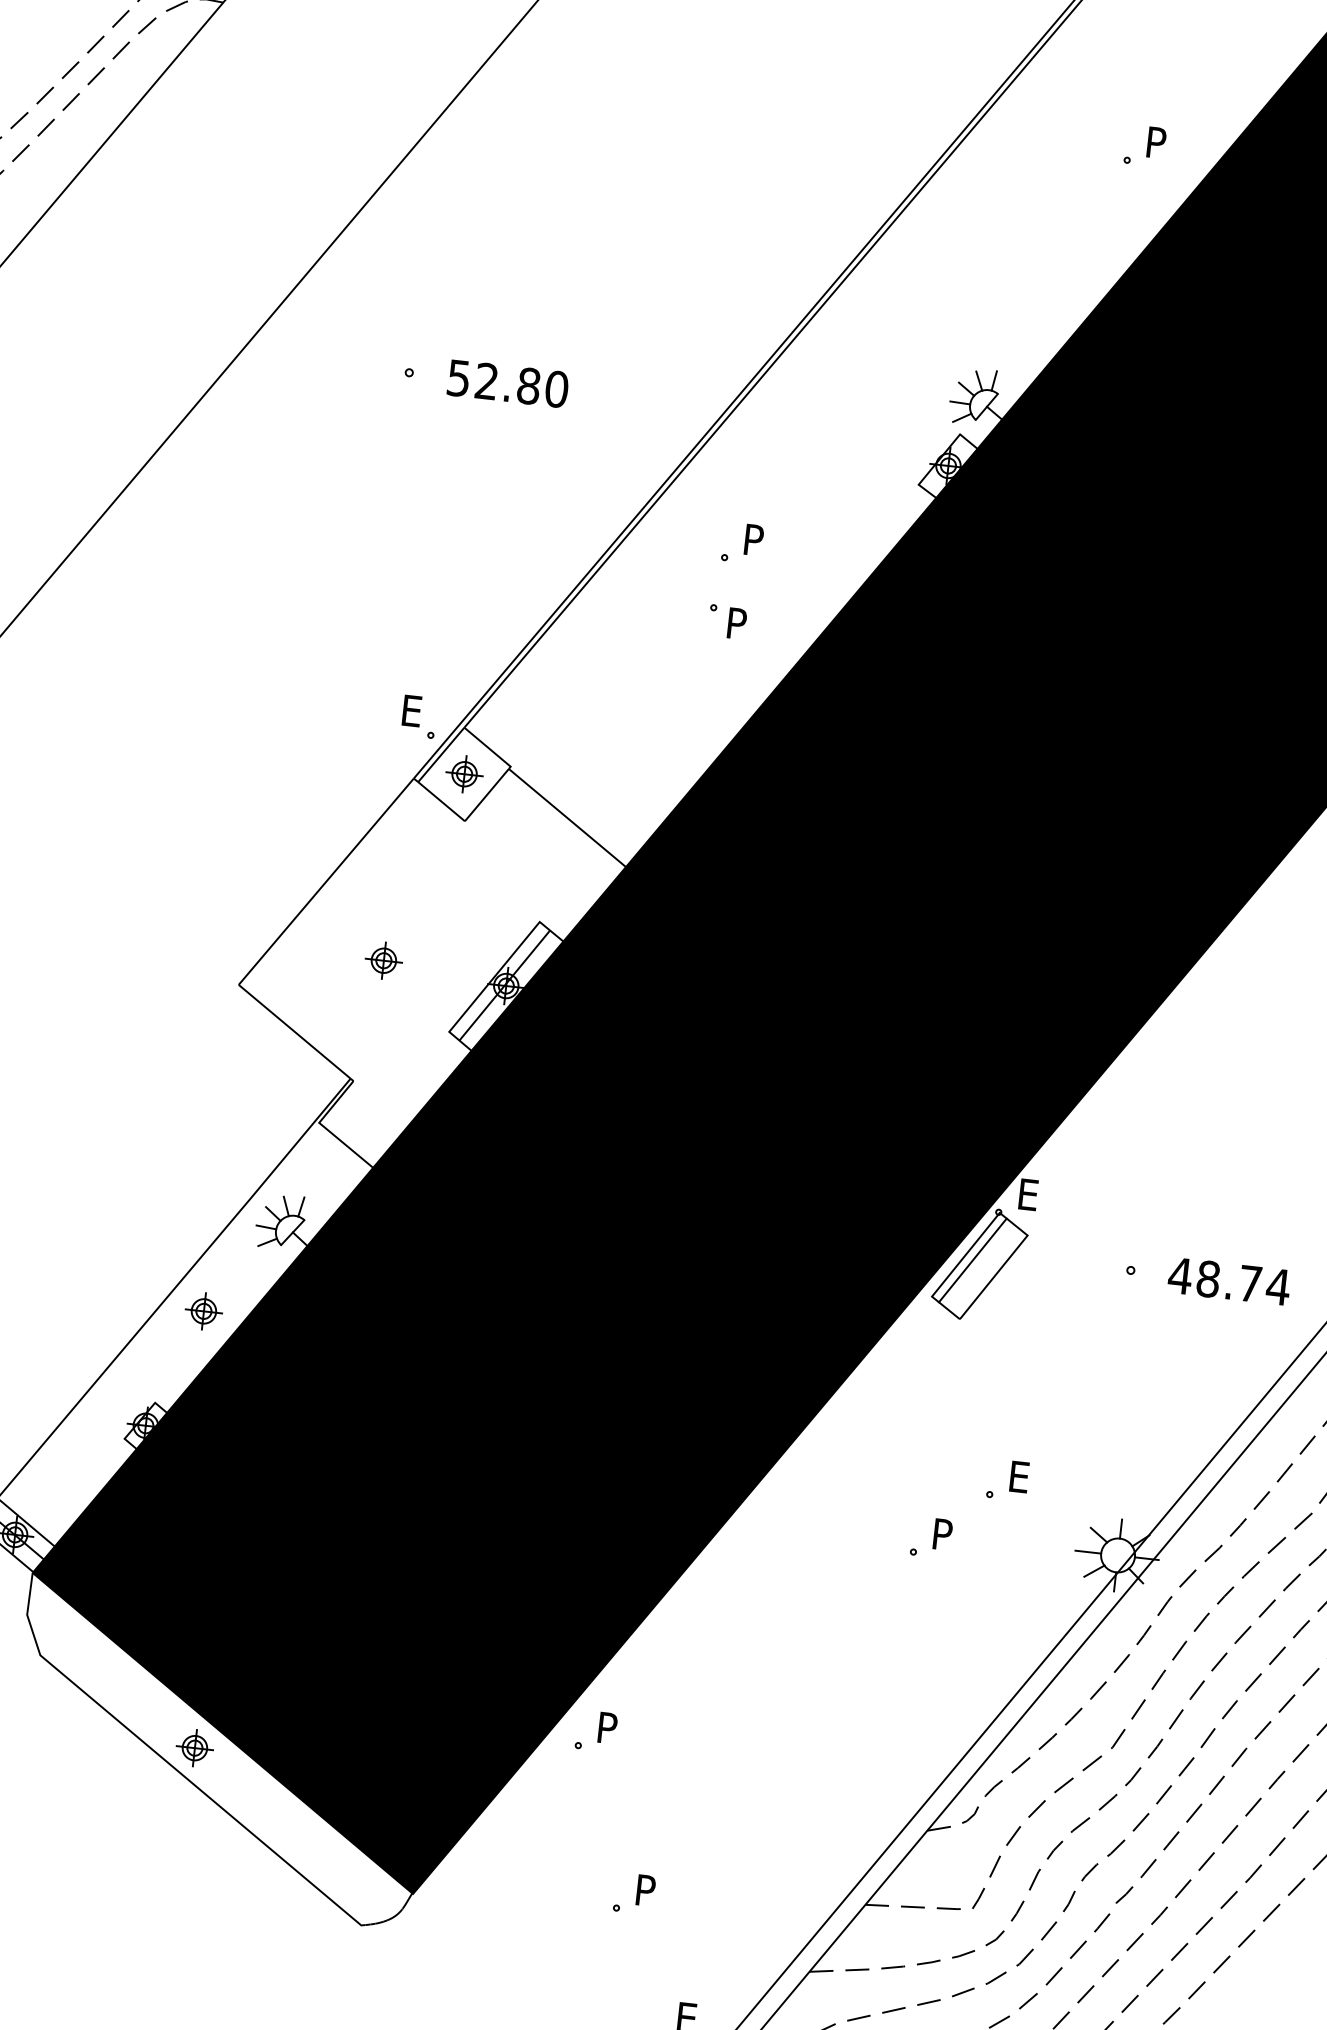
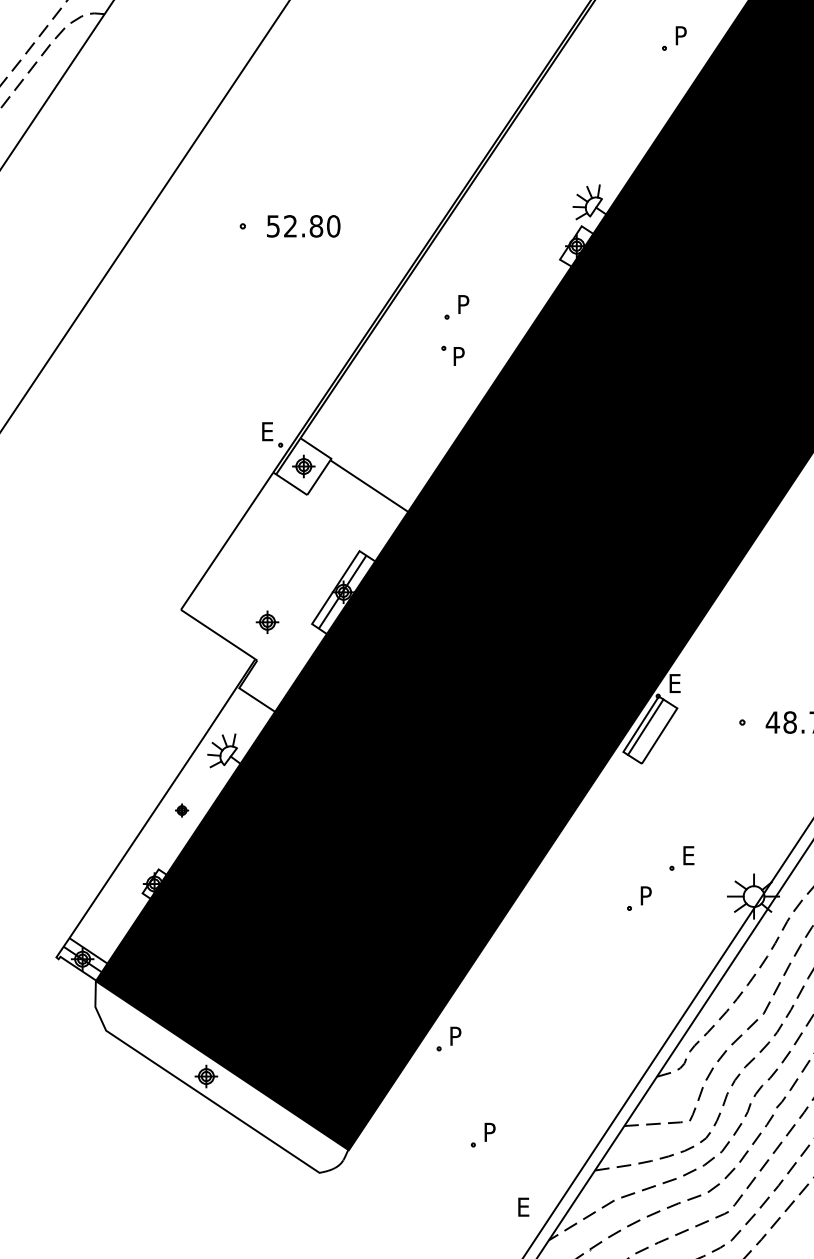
part: (383, 959) -> (267, 621), moved
part: (202, 1311) -> (181, 810), size x0.6

